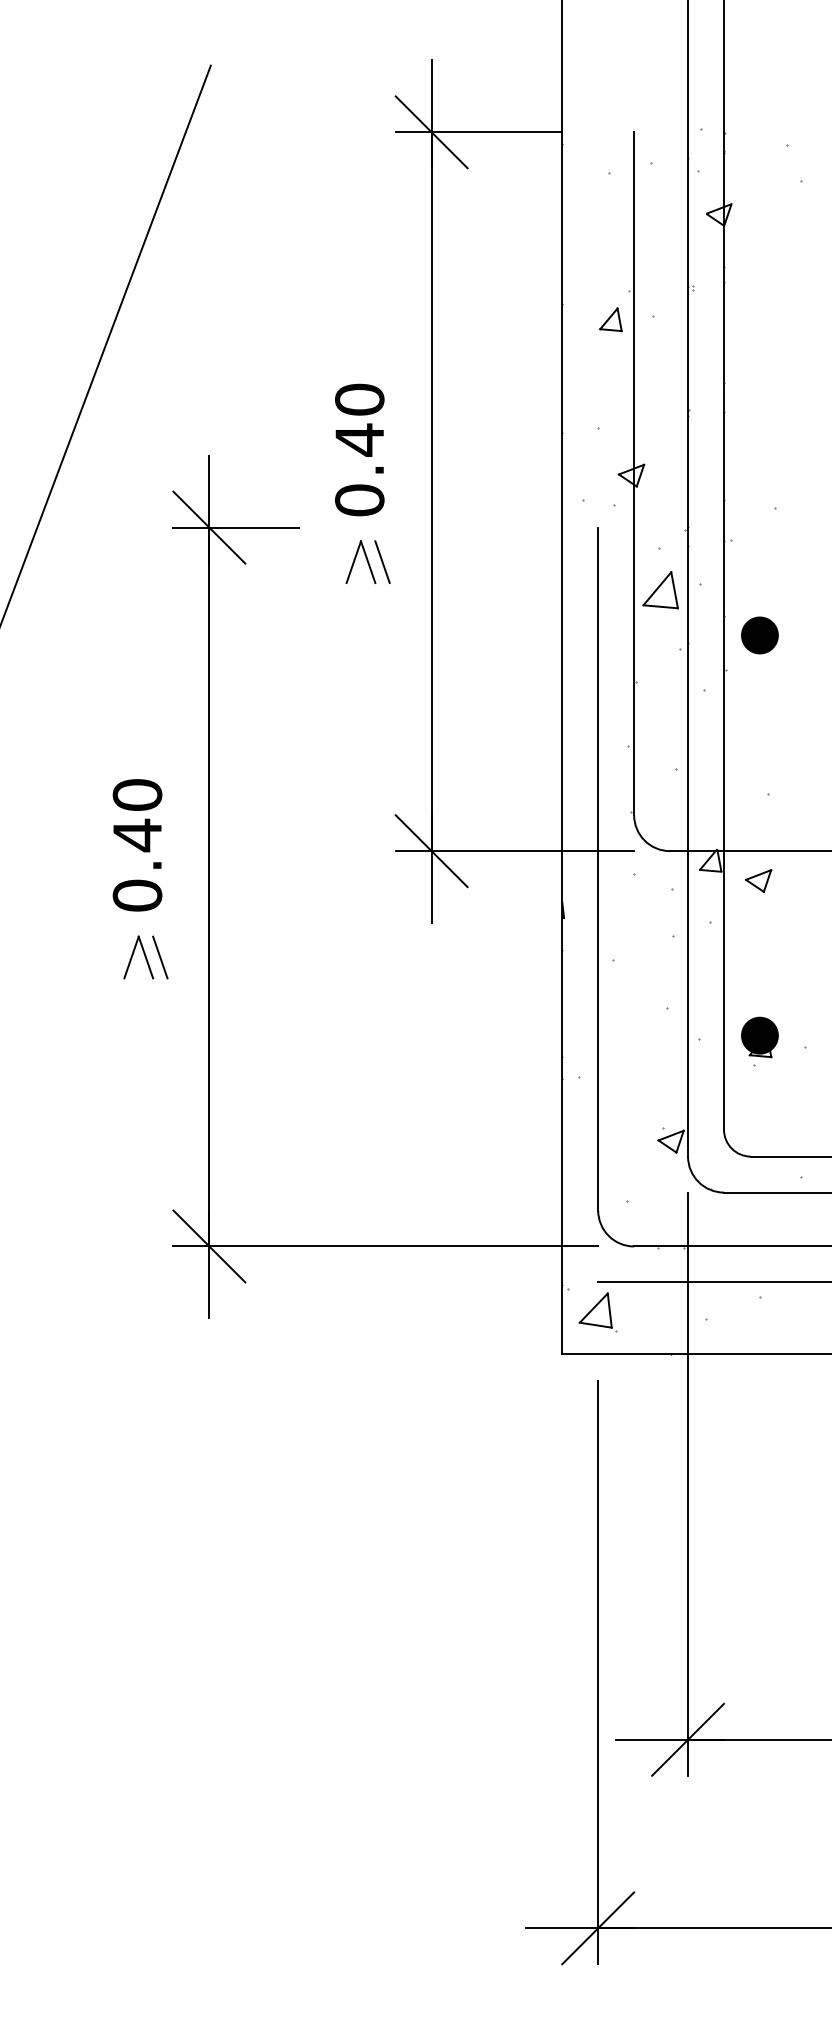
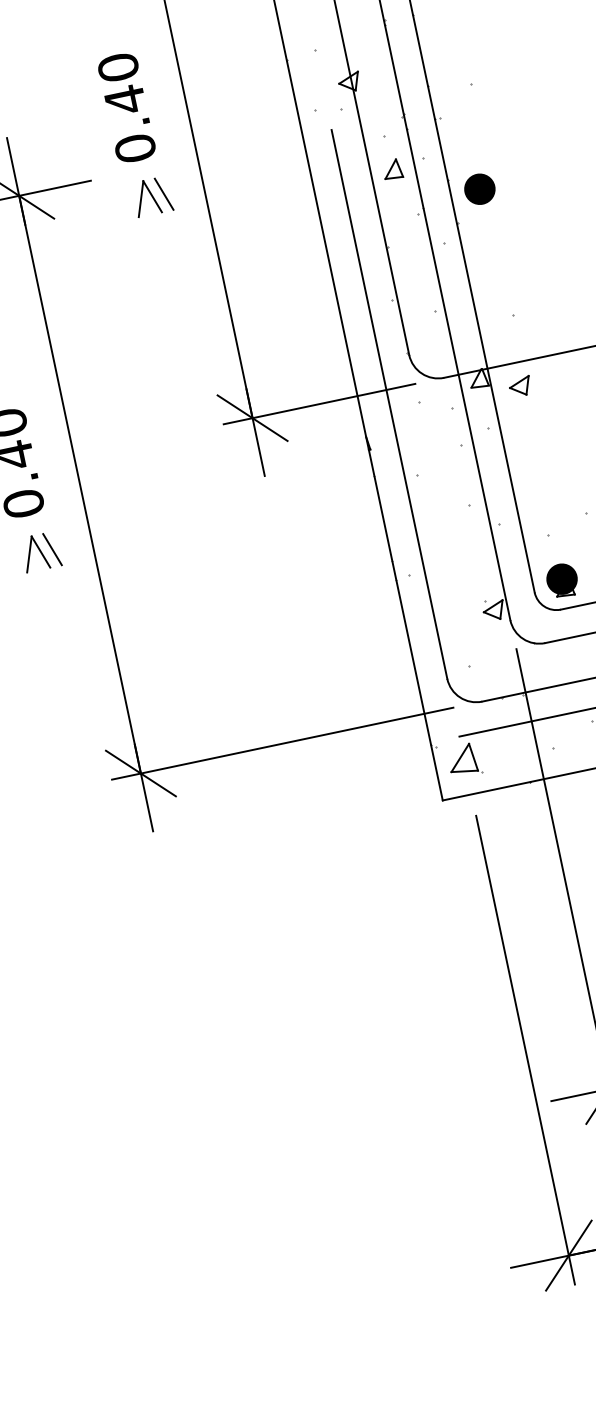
part: (660, 589) -> (392, 169), size x0.62
part: (759, 1037) -> (562, 580), moved

